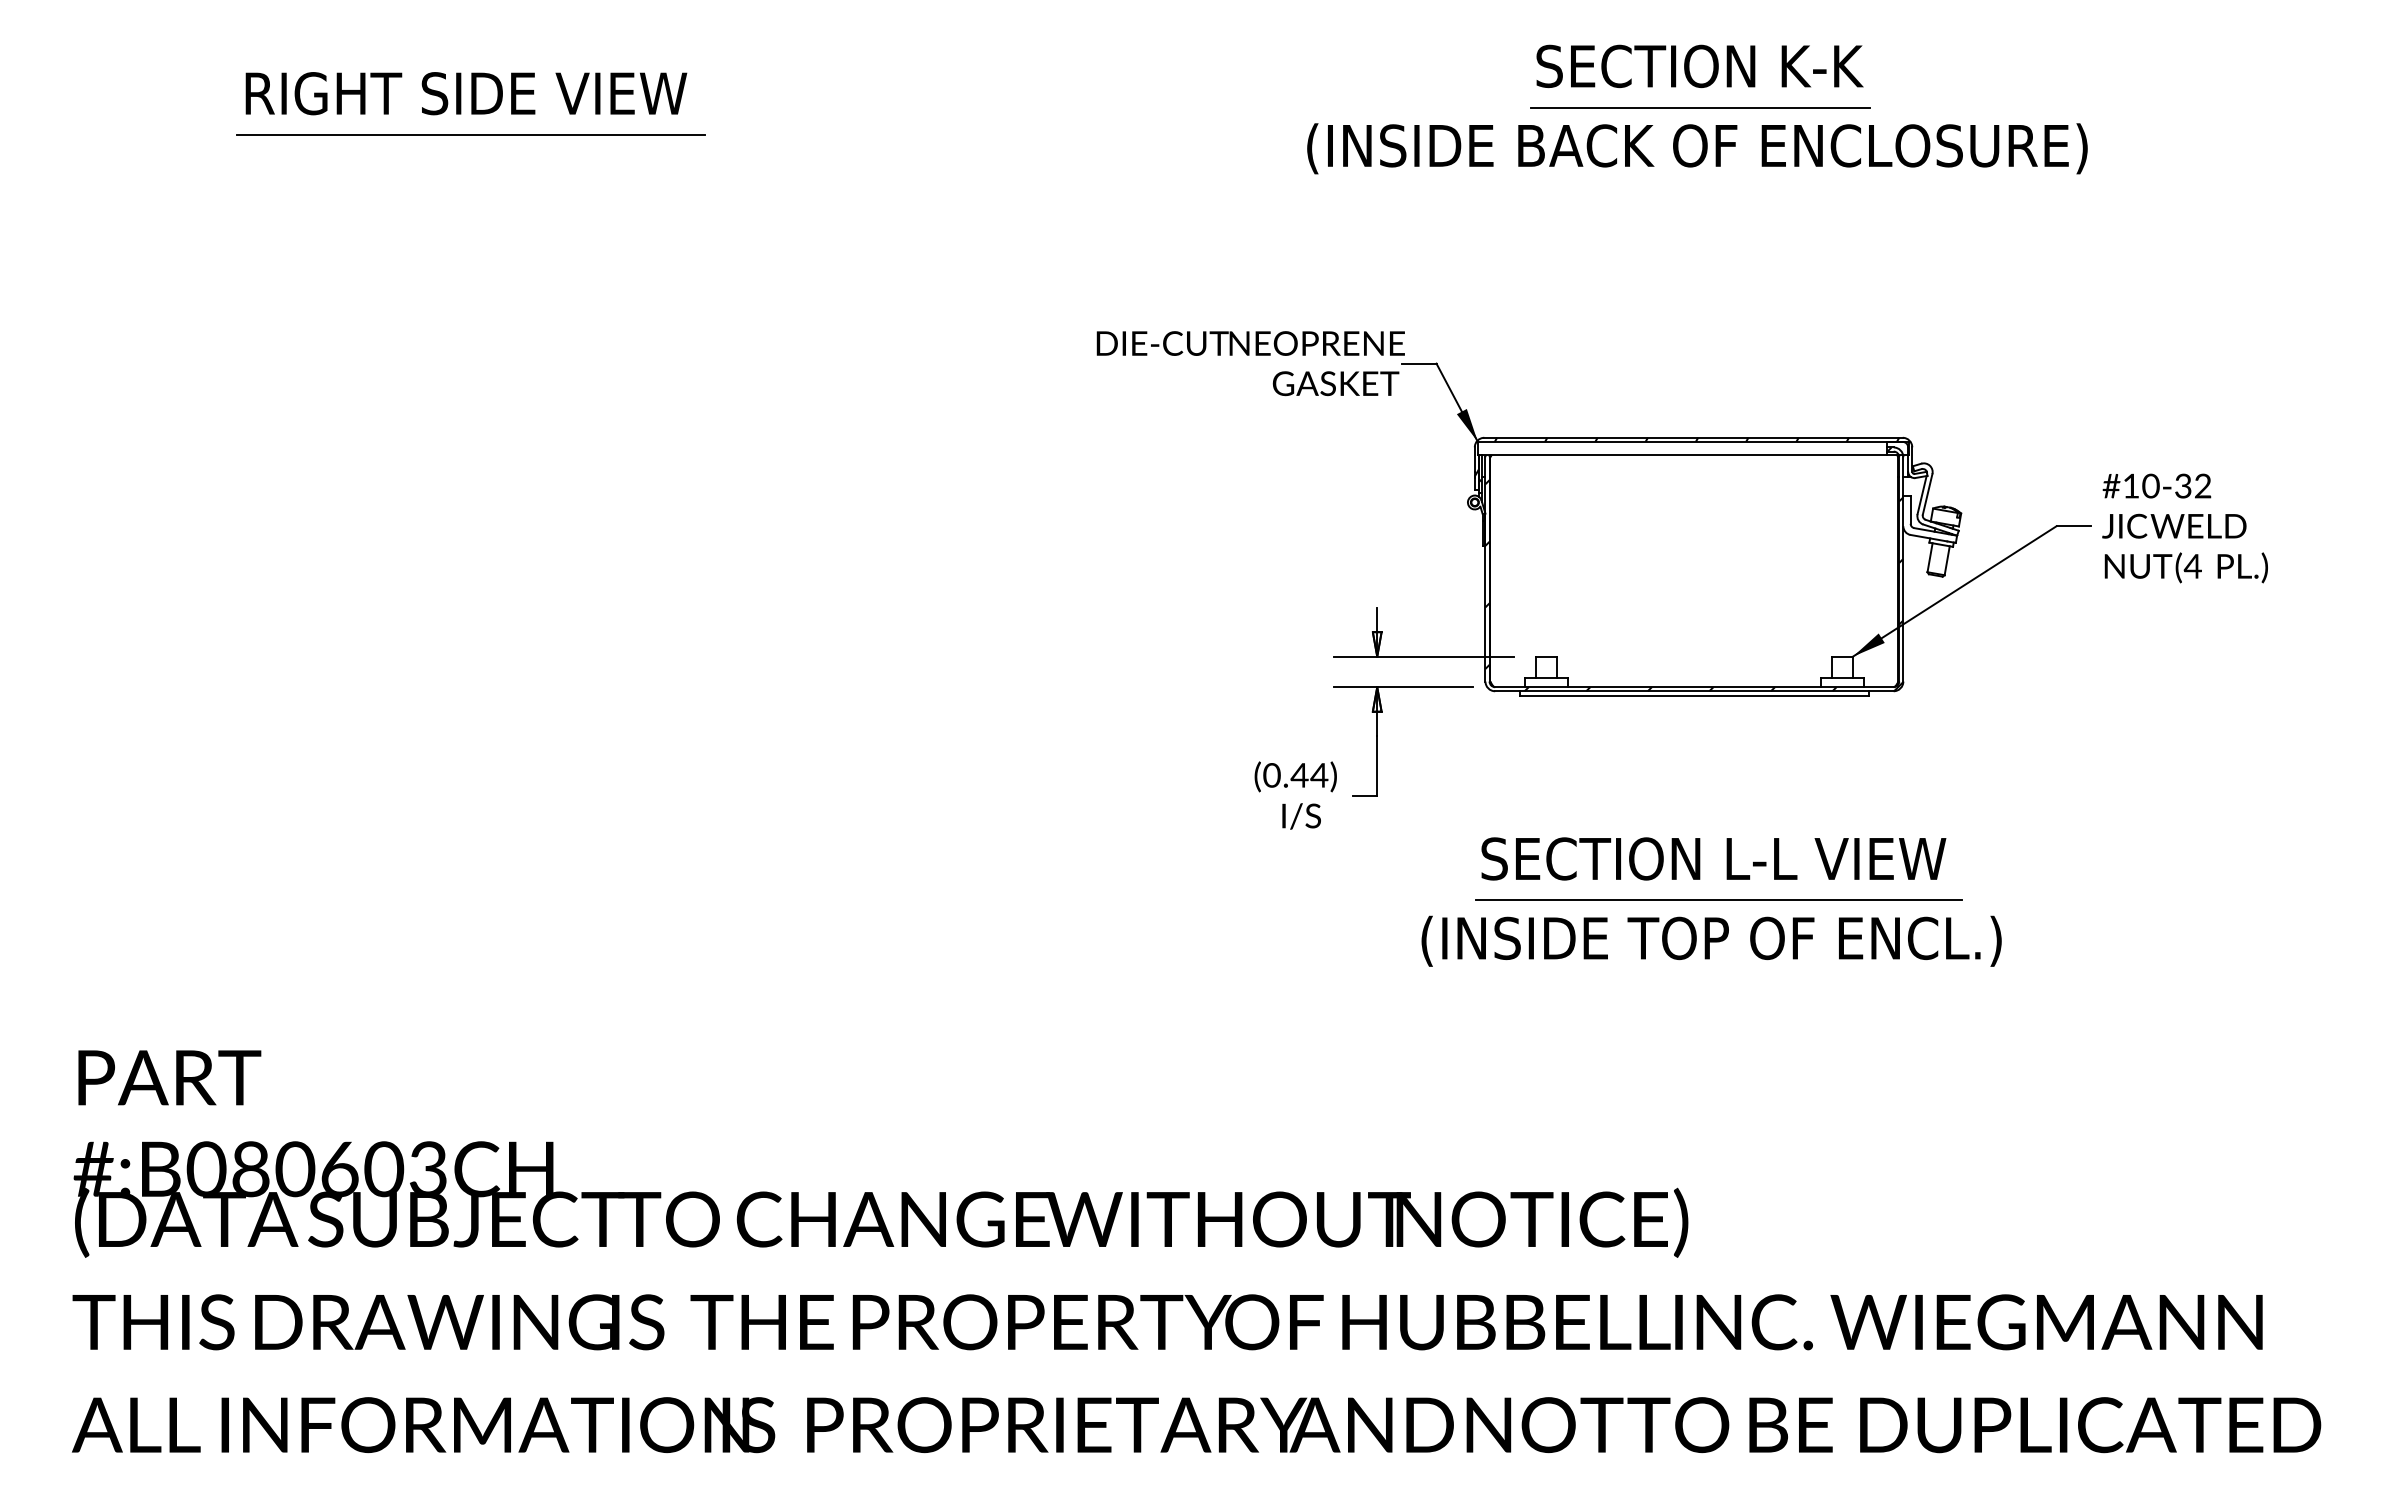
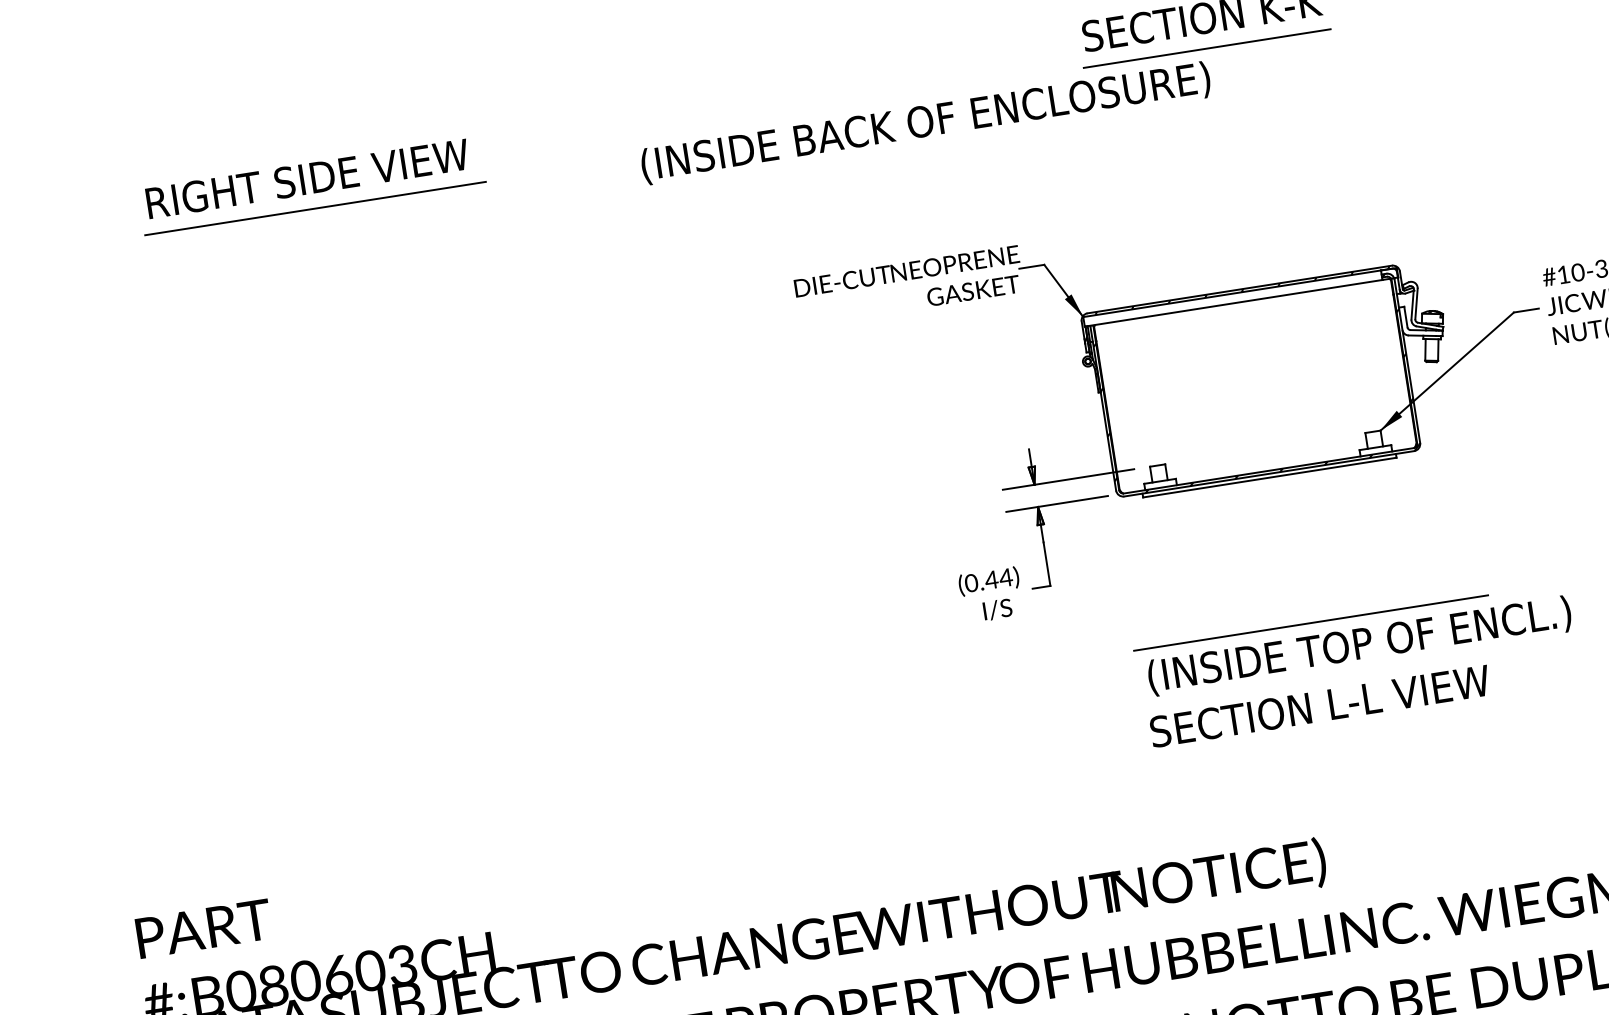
text: (1697, 148) -> (925, 123), moved
text: (1713, 858) -> (1319, 706), moved
text: (1711, 940) -> (1359, 645), moved

